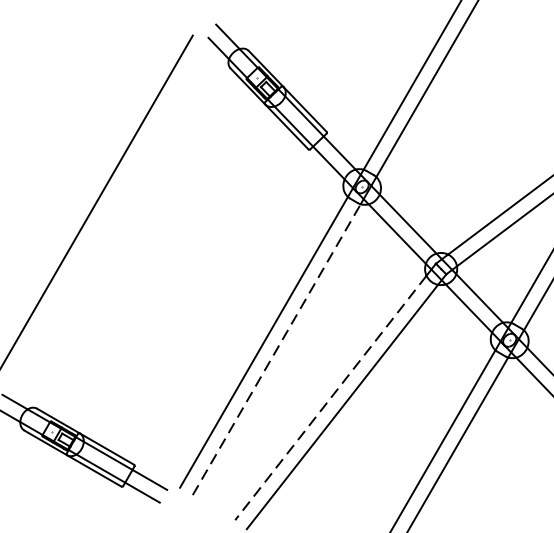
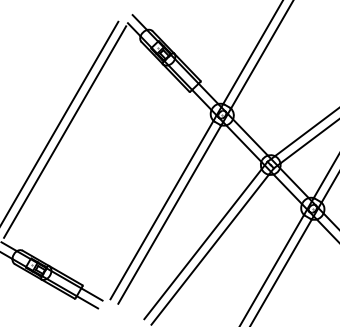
line: (106, 214) -> (65, 131), added
line: (277, 349) -> (170, 214), dashed -> solid
line: (329, 398) -> (202, 244), dashed -> solid

